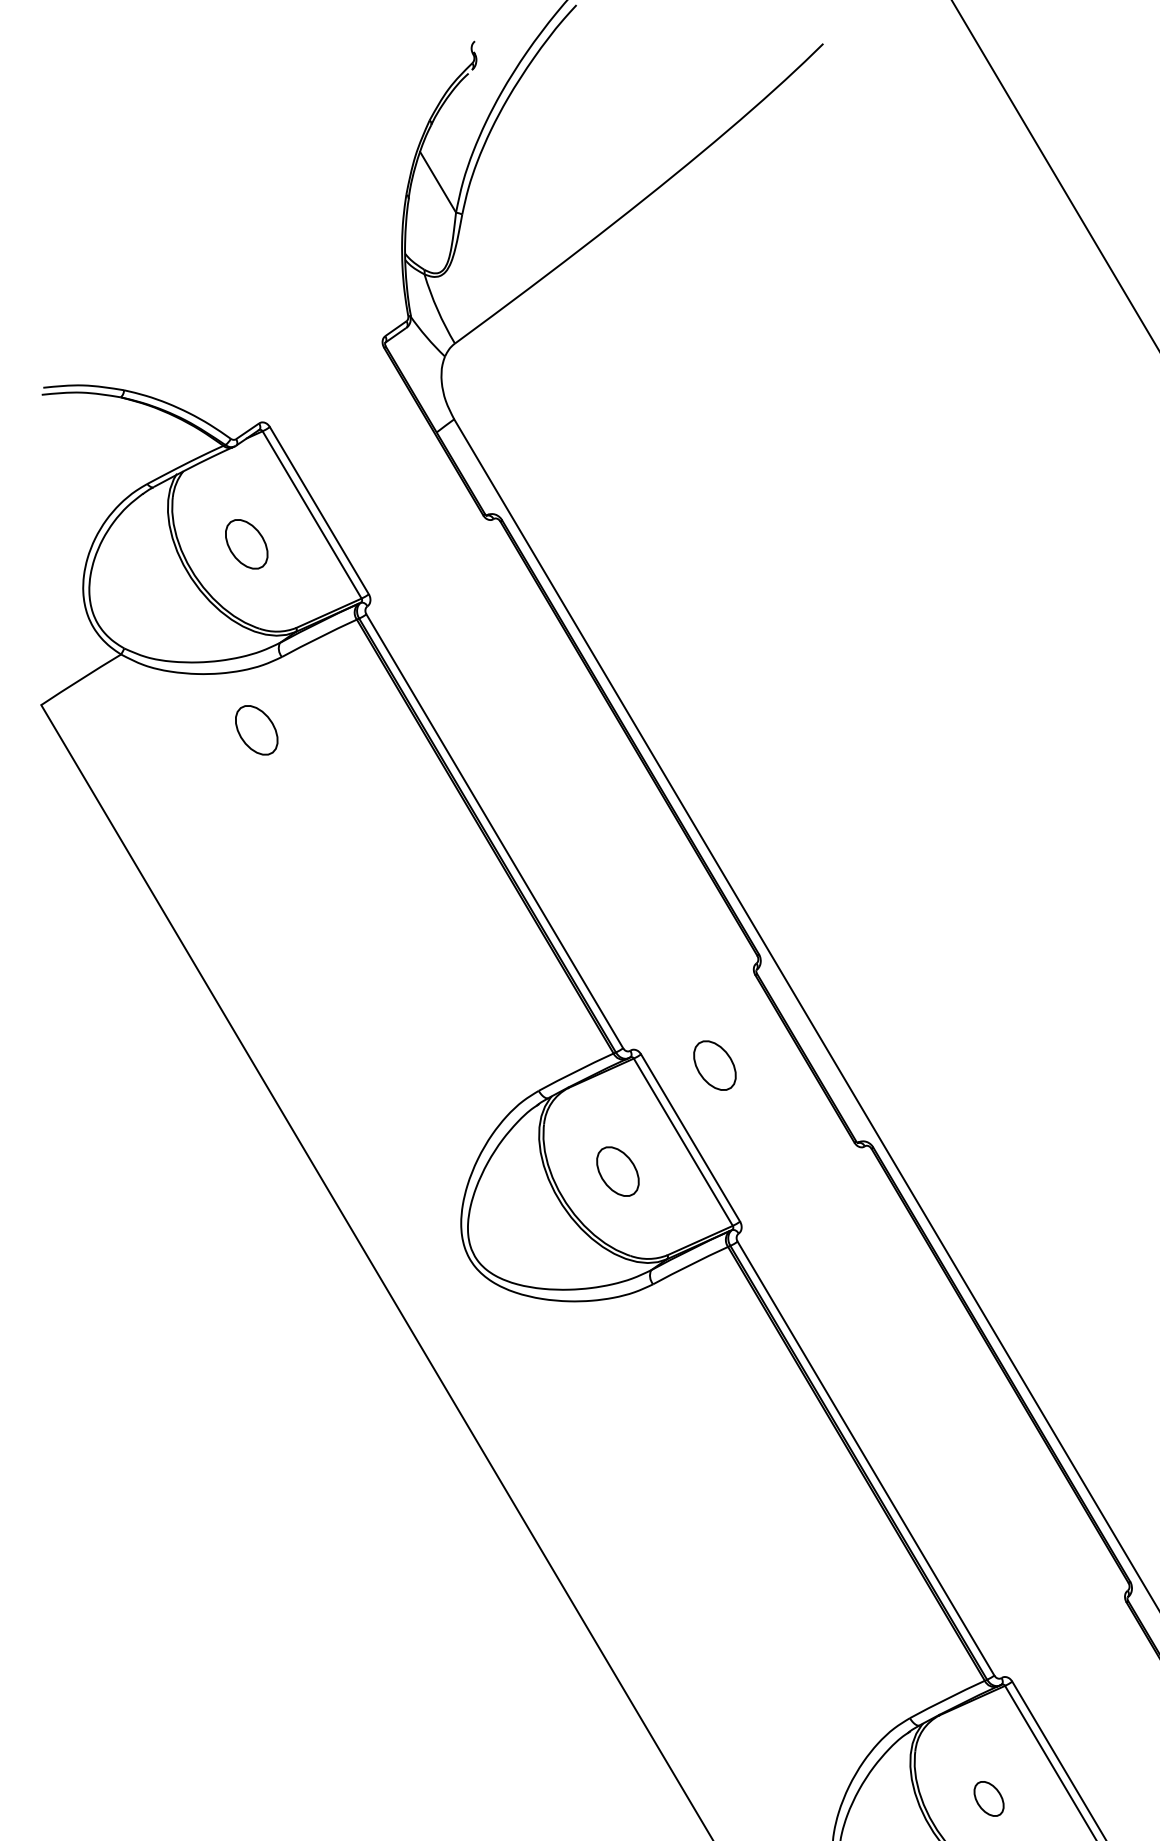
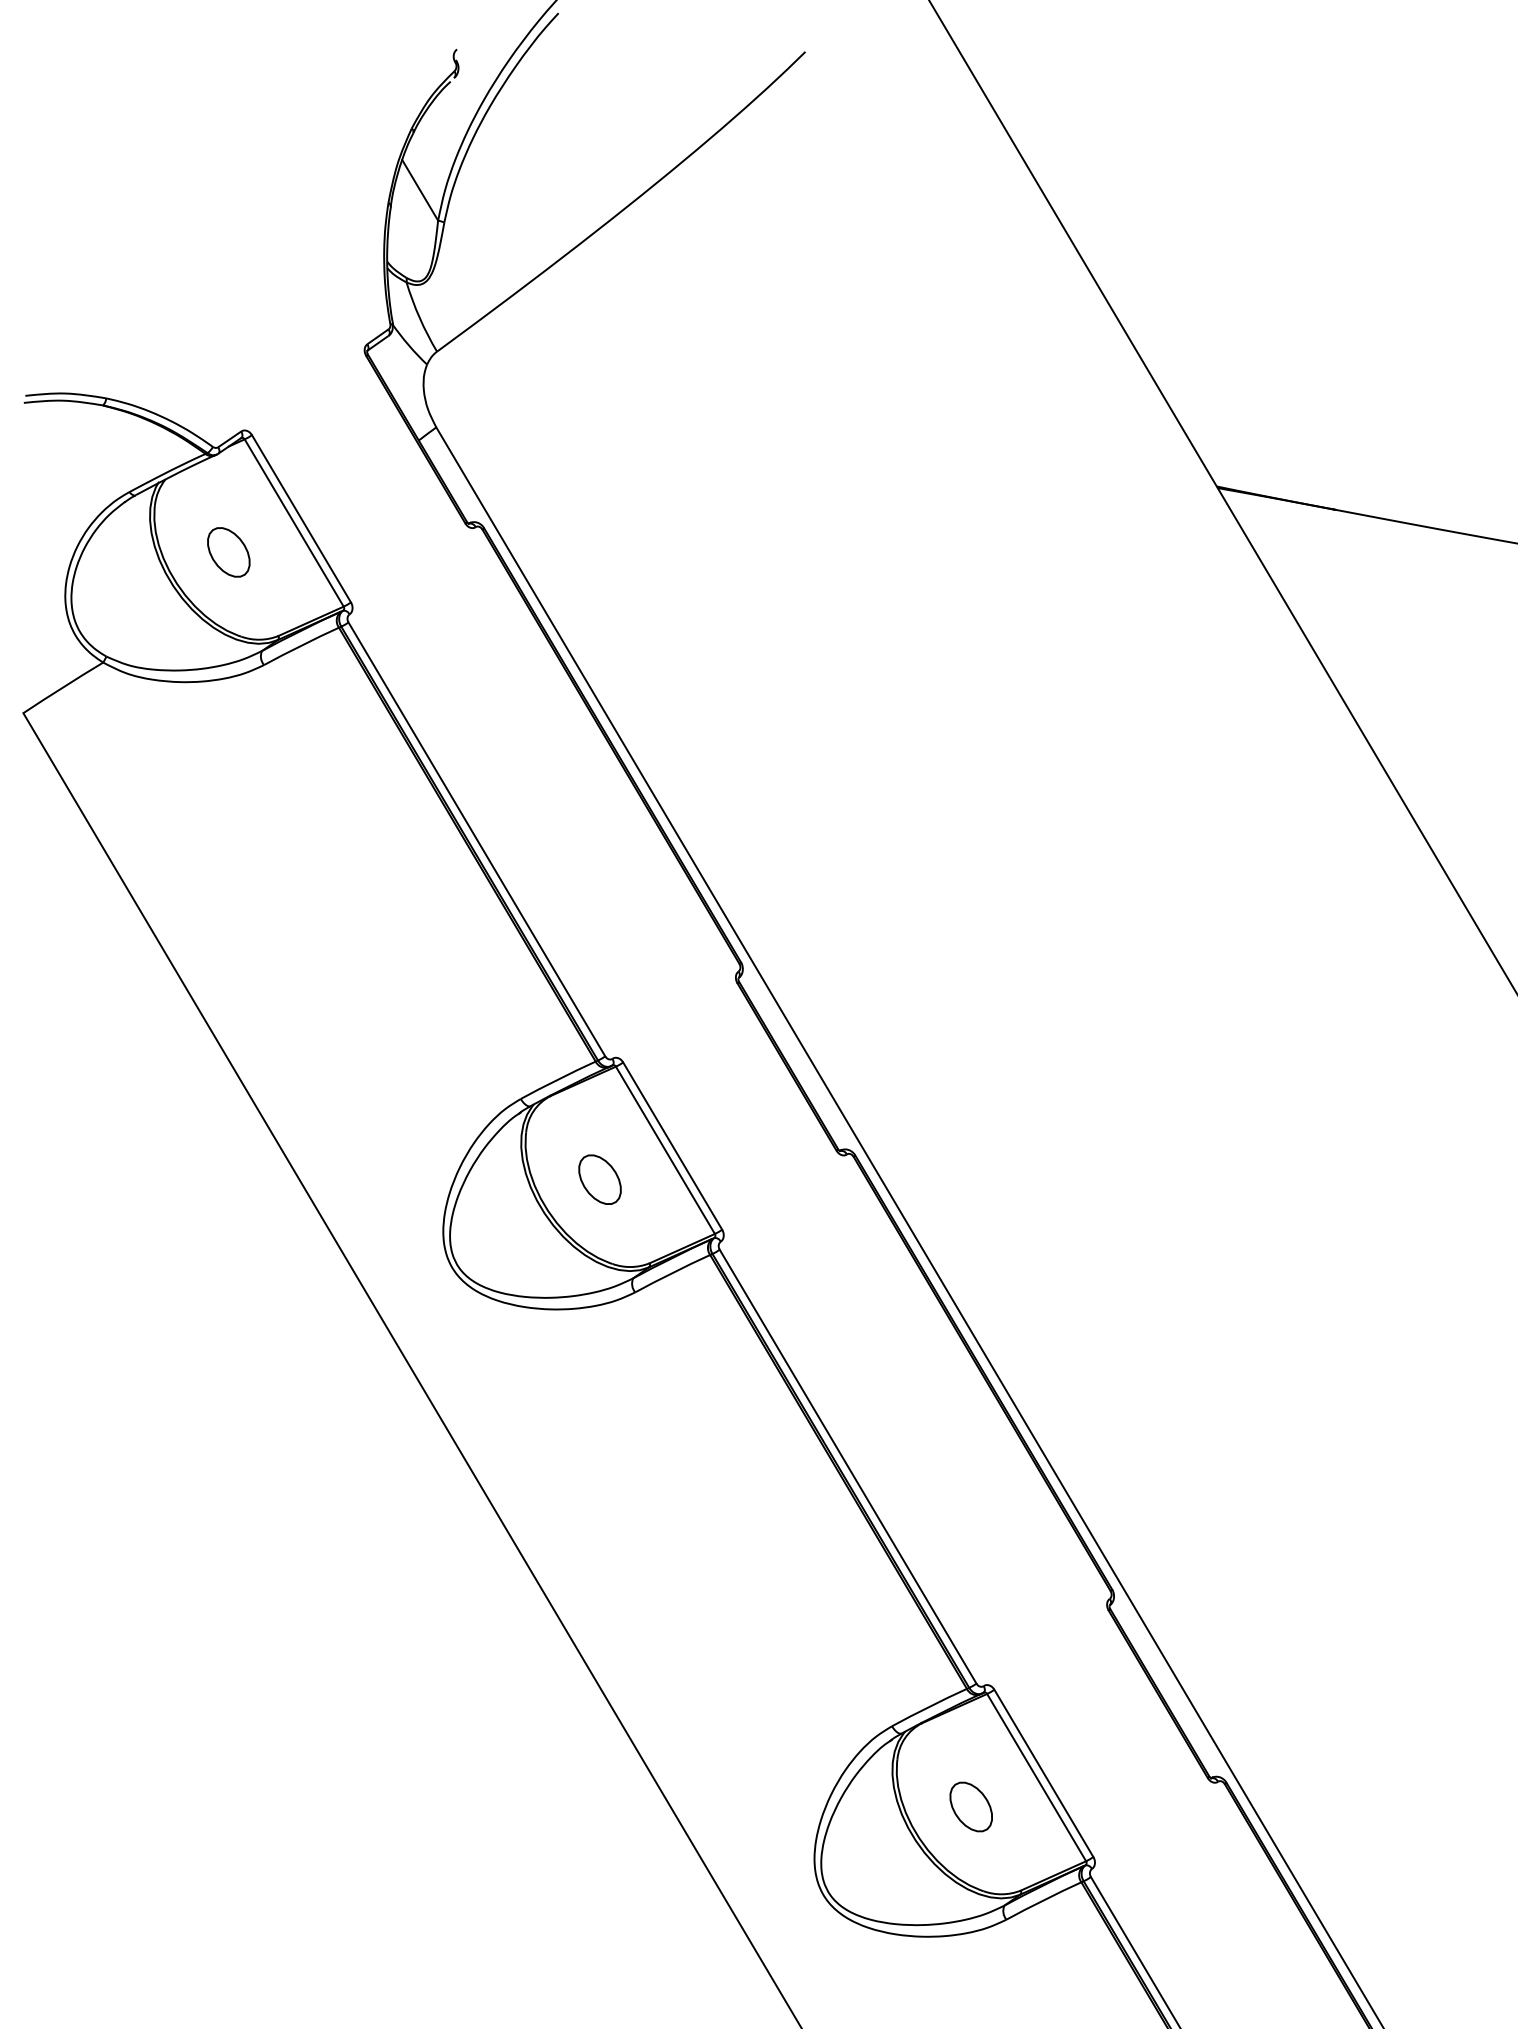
part: (256, 730) -> (238, 738), removed
part: (714, 1065) -> (696, 1073), removed
part: (988, 1798) -> (970, 1806), size x1.43

